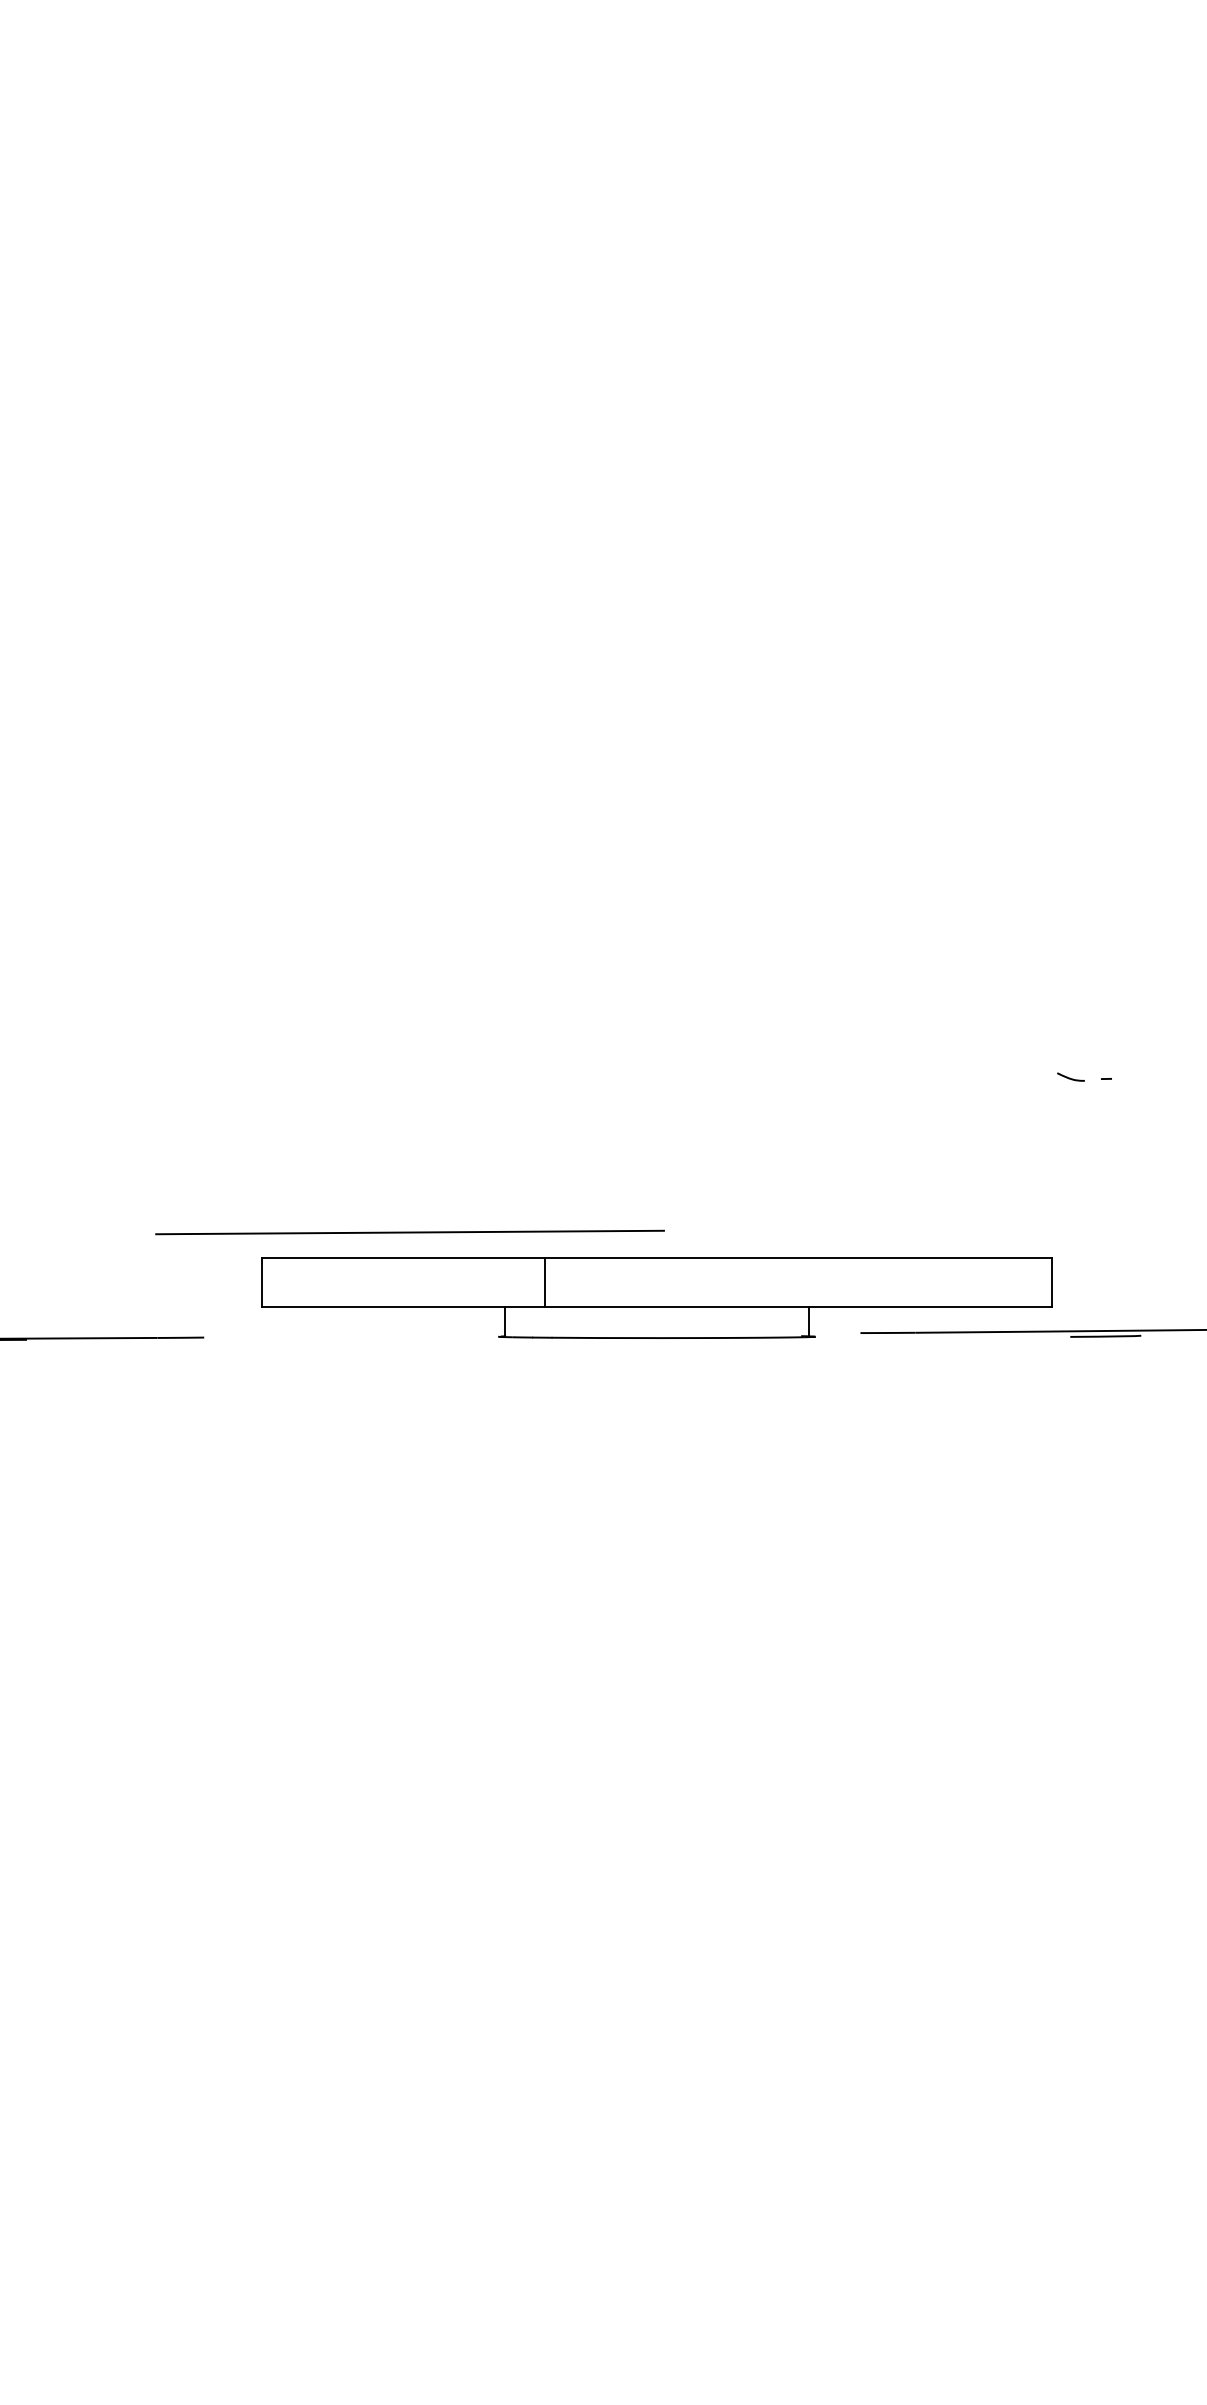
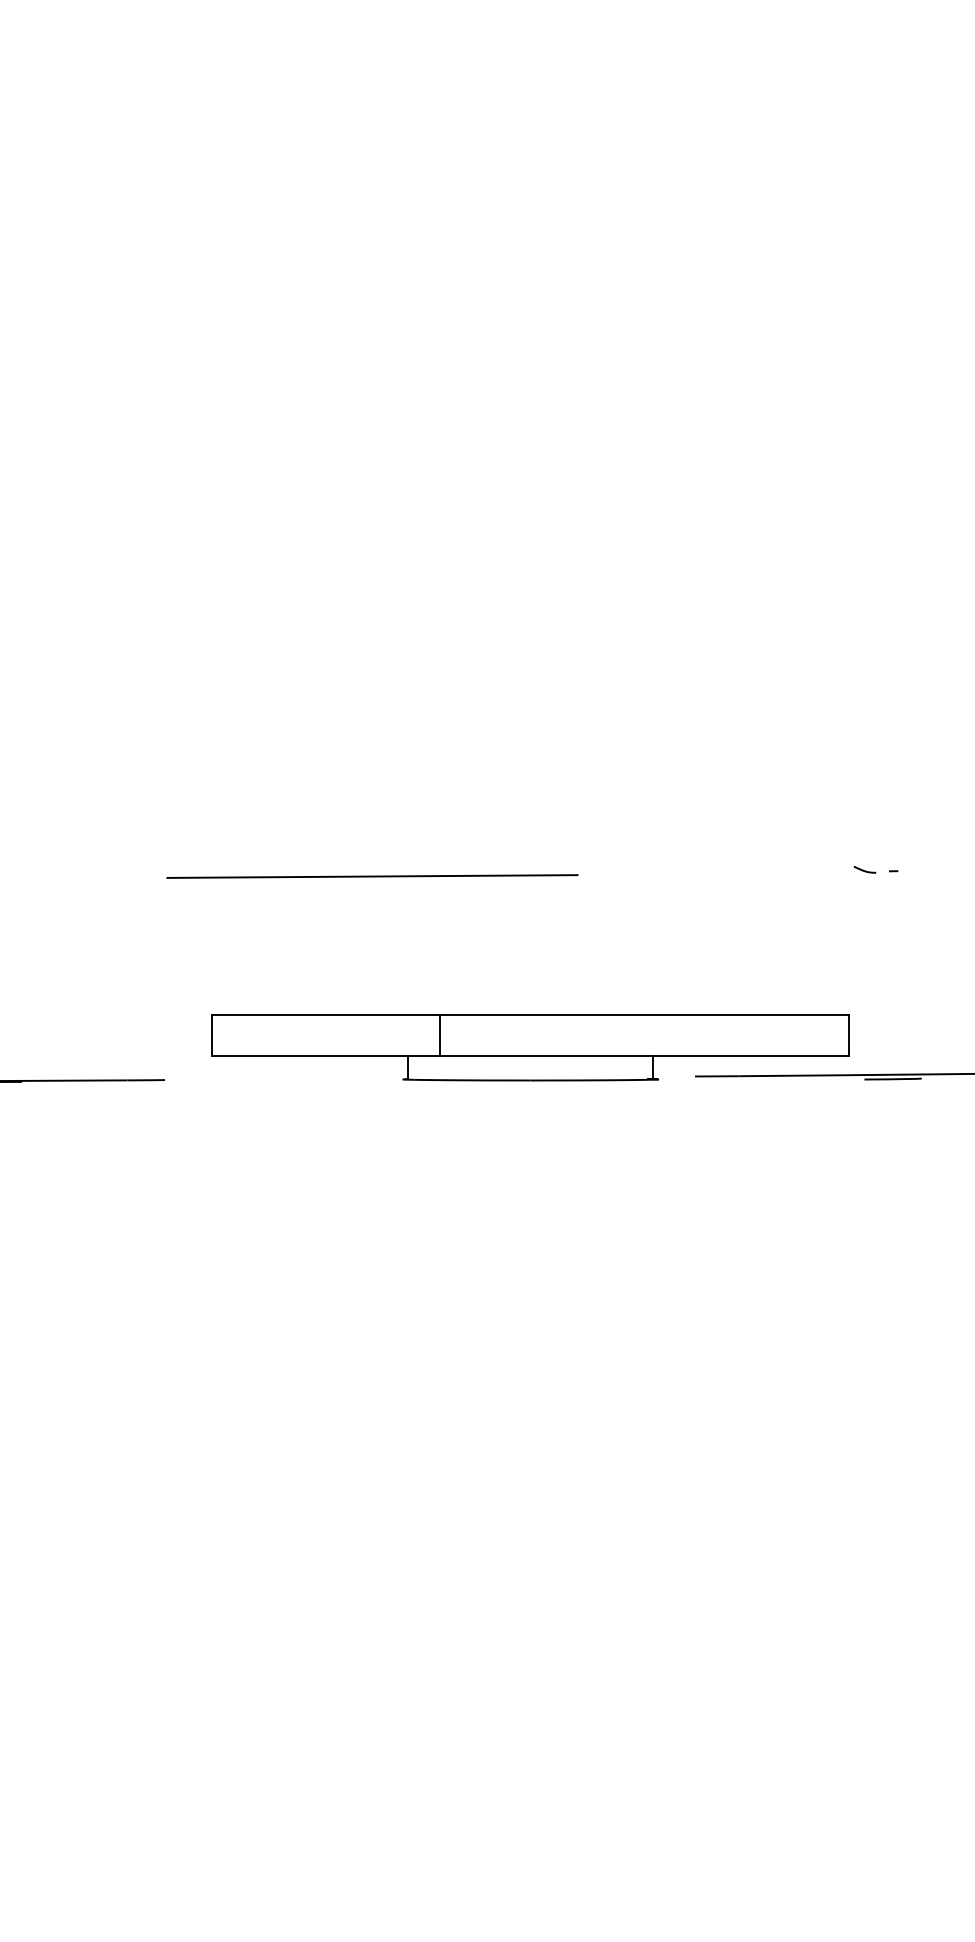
line: (409, 1232) -> (372, 876), moved

